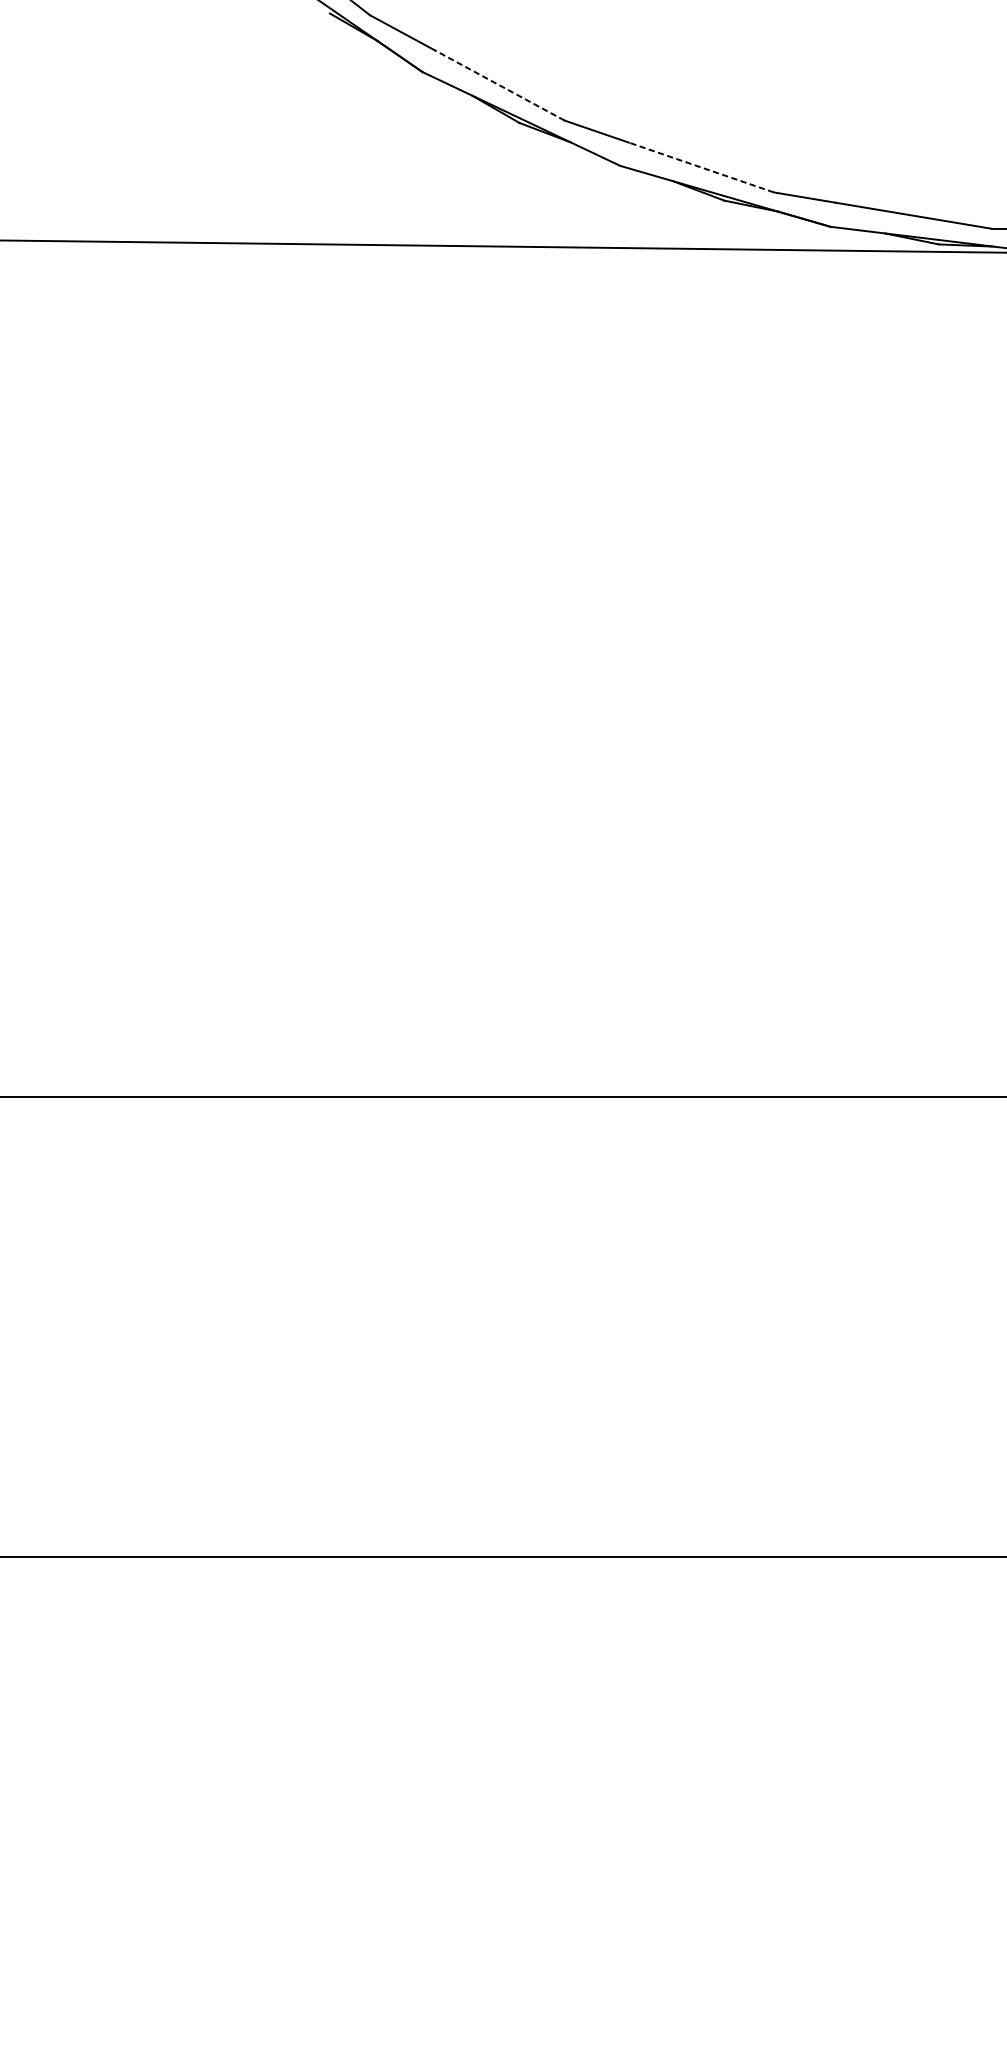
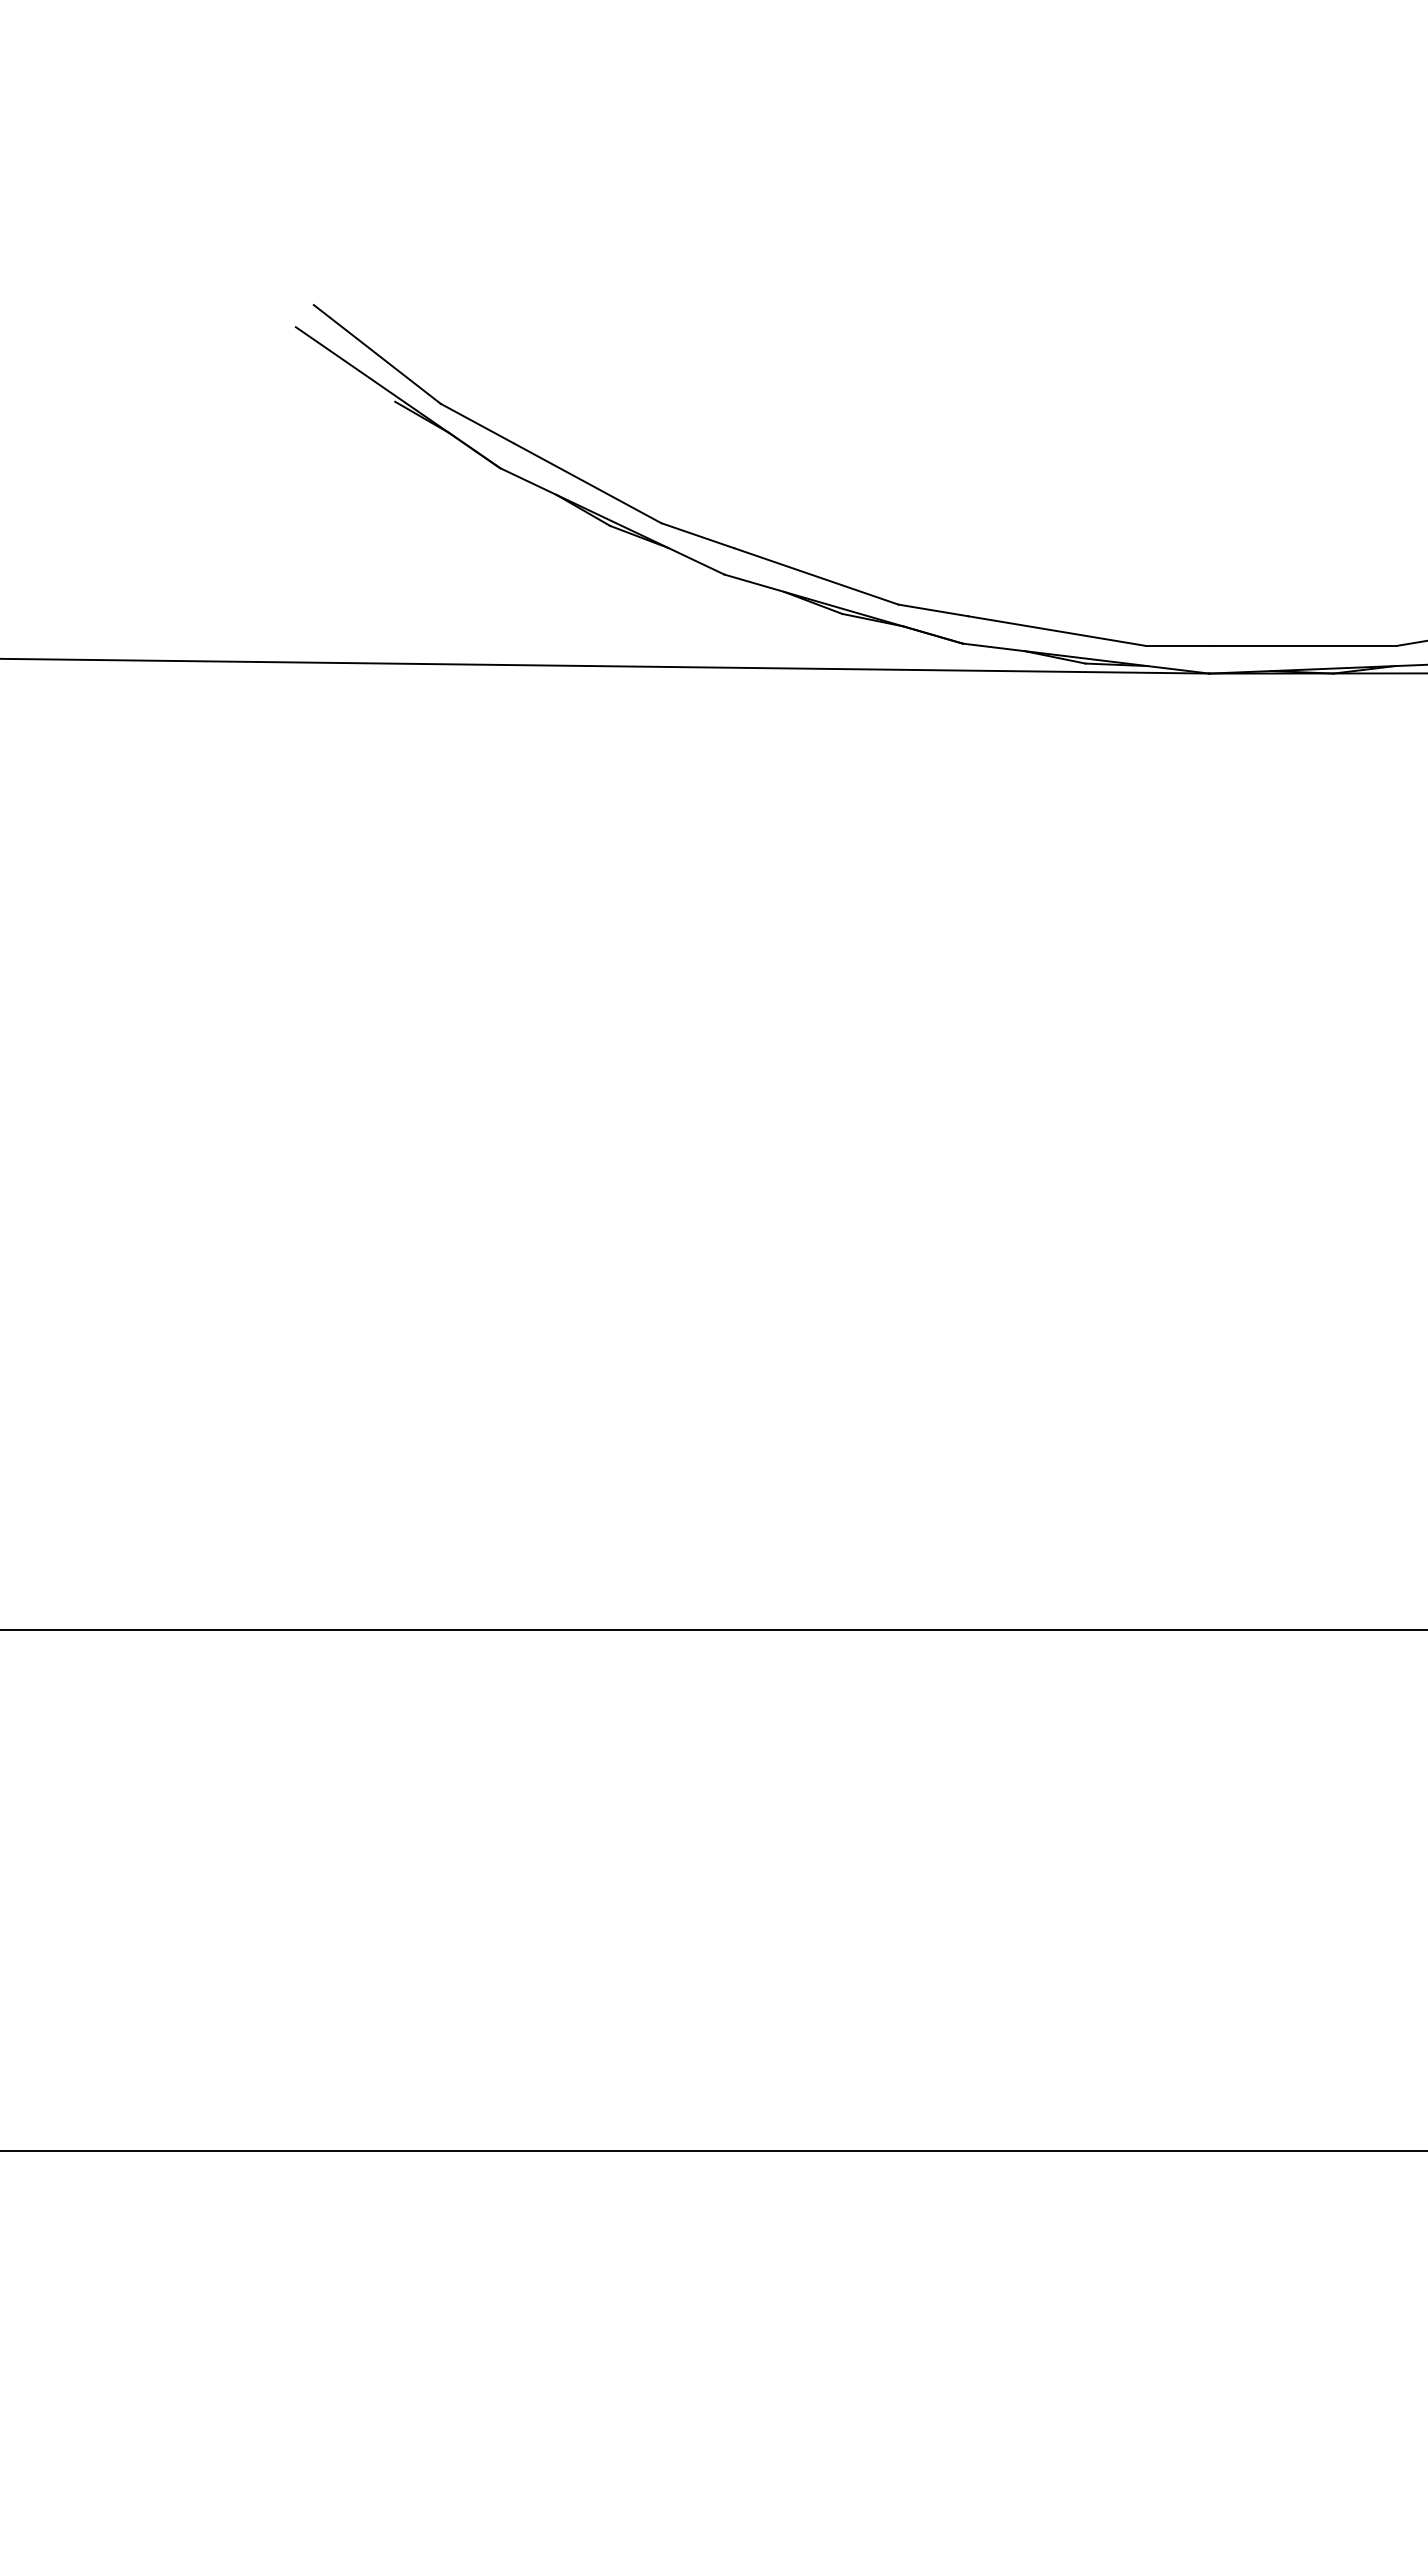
line: (499, 85) -> (587, 483), dashed -> solid
line: (701, 167) -> (816, 576), dashed -> solid

